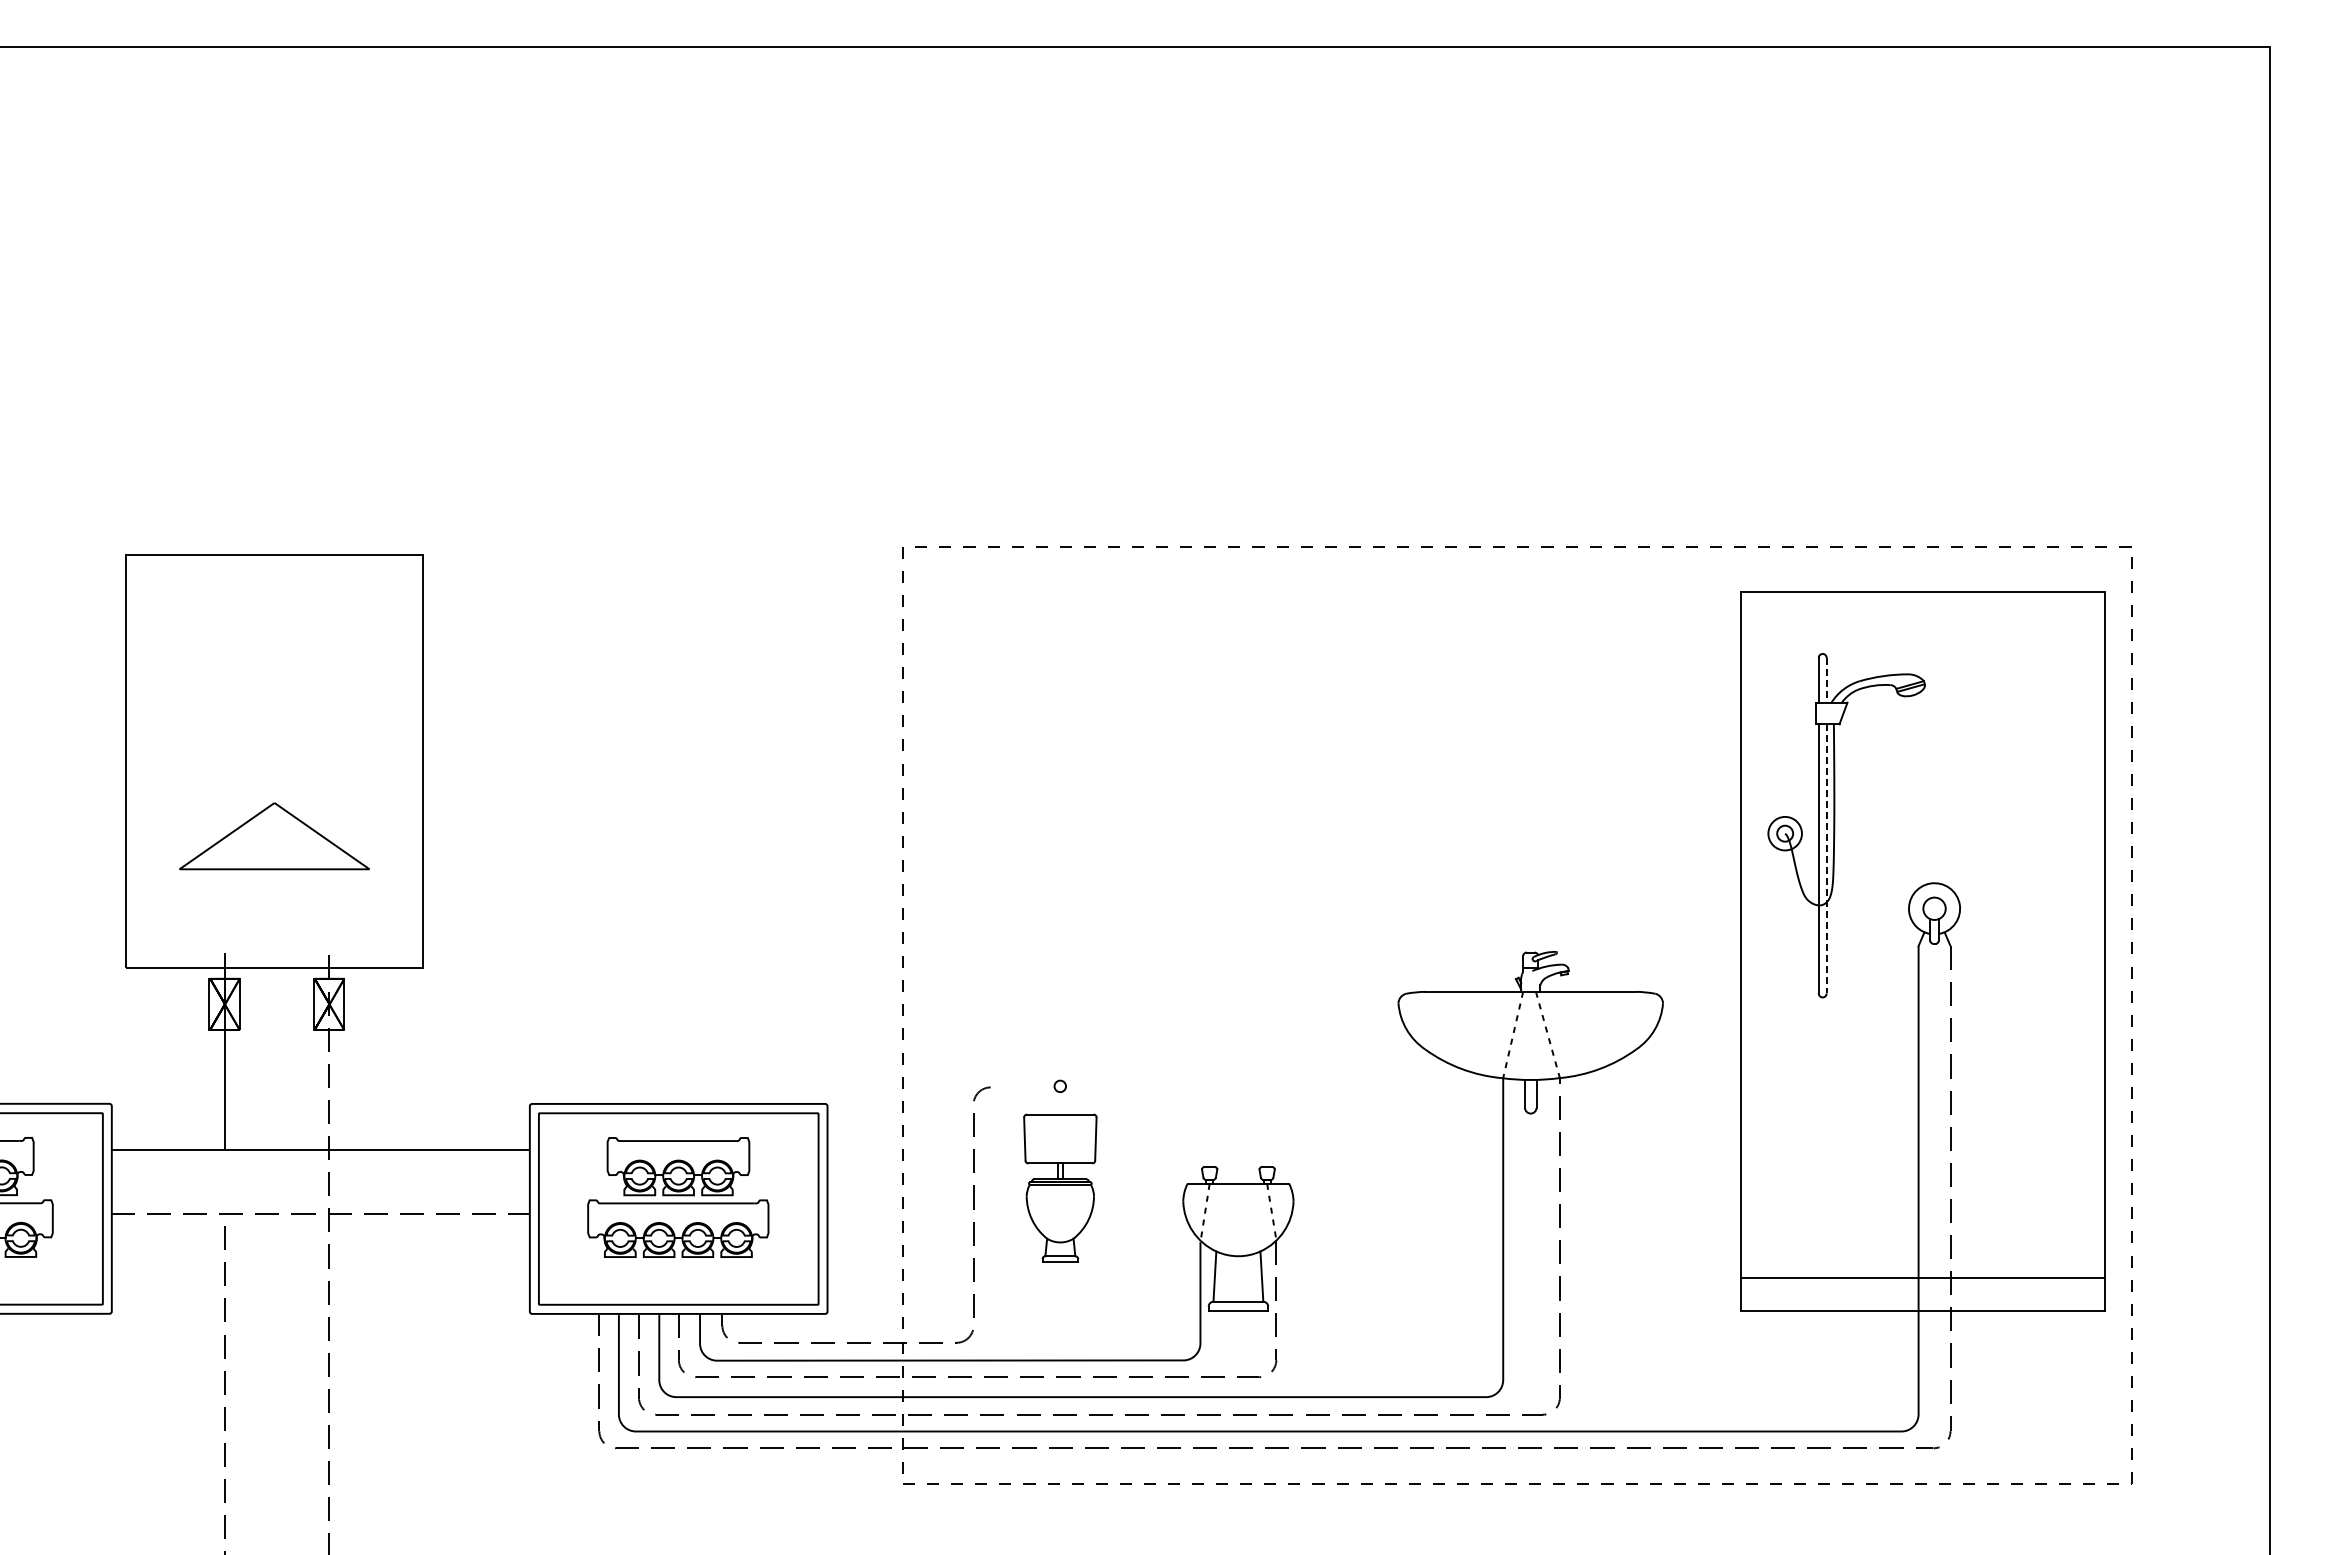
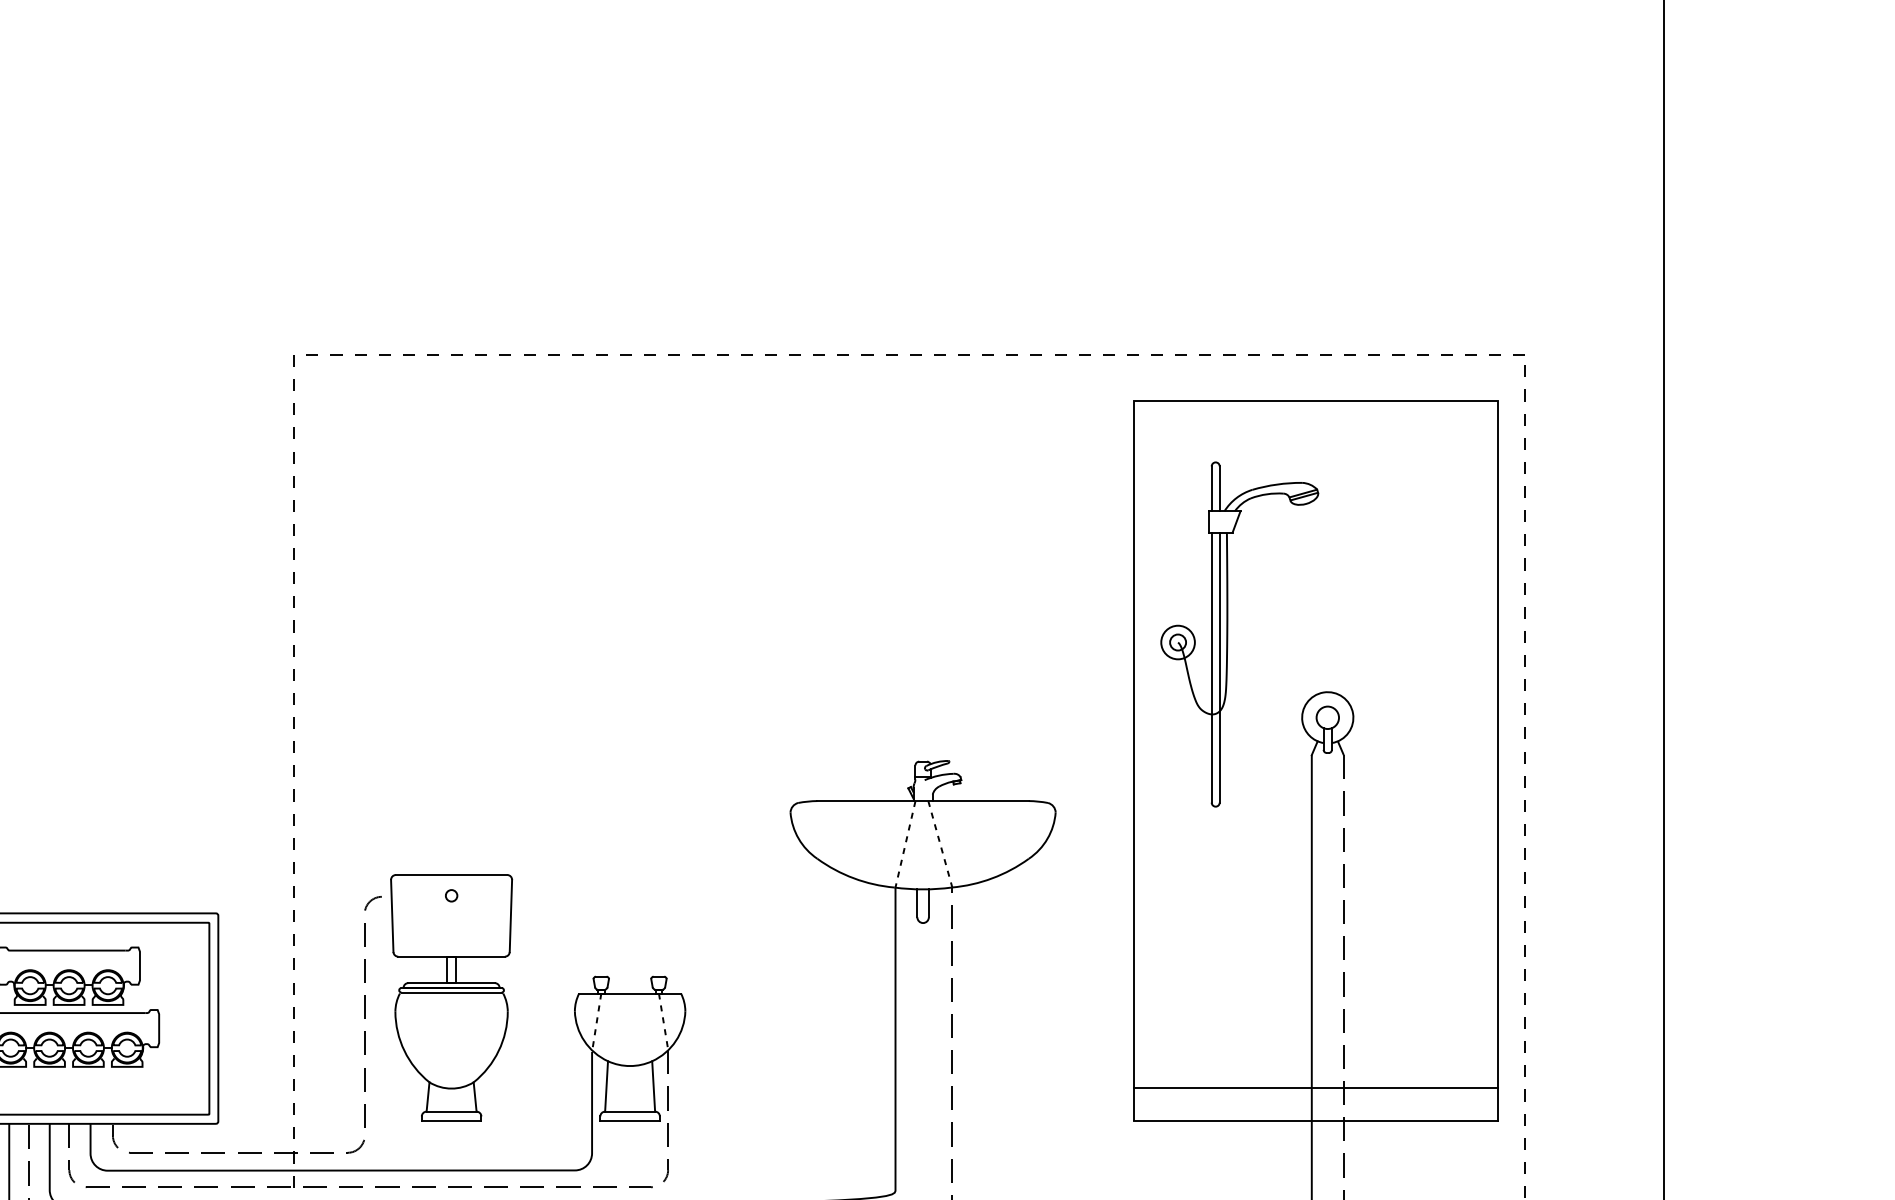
line: (1826, 680) -> (1219, 489), dashed -> solid
line: (1826, 858) -> (1219, 667), dashed -> solid
part: (1060, 1187) -> (451, 997), size x1.67

